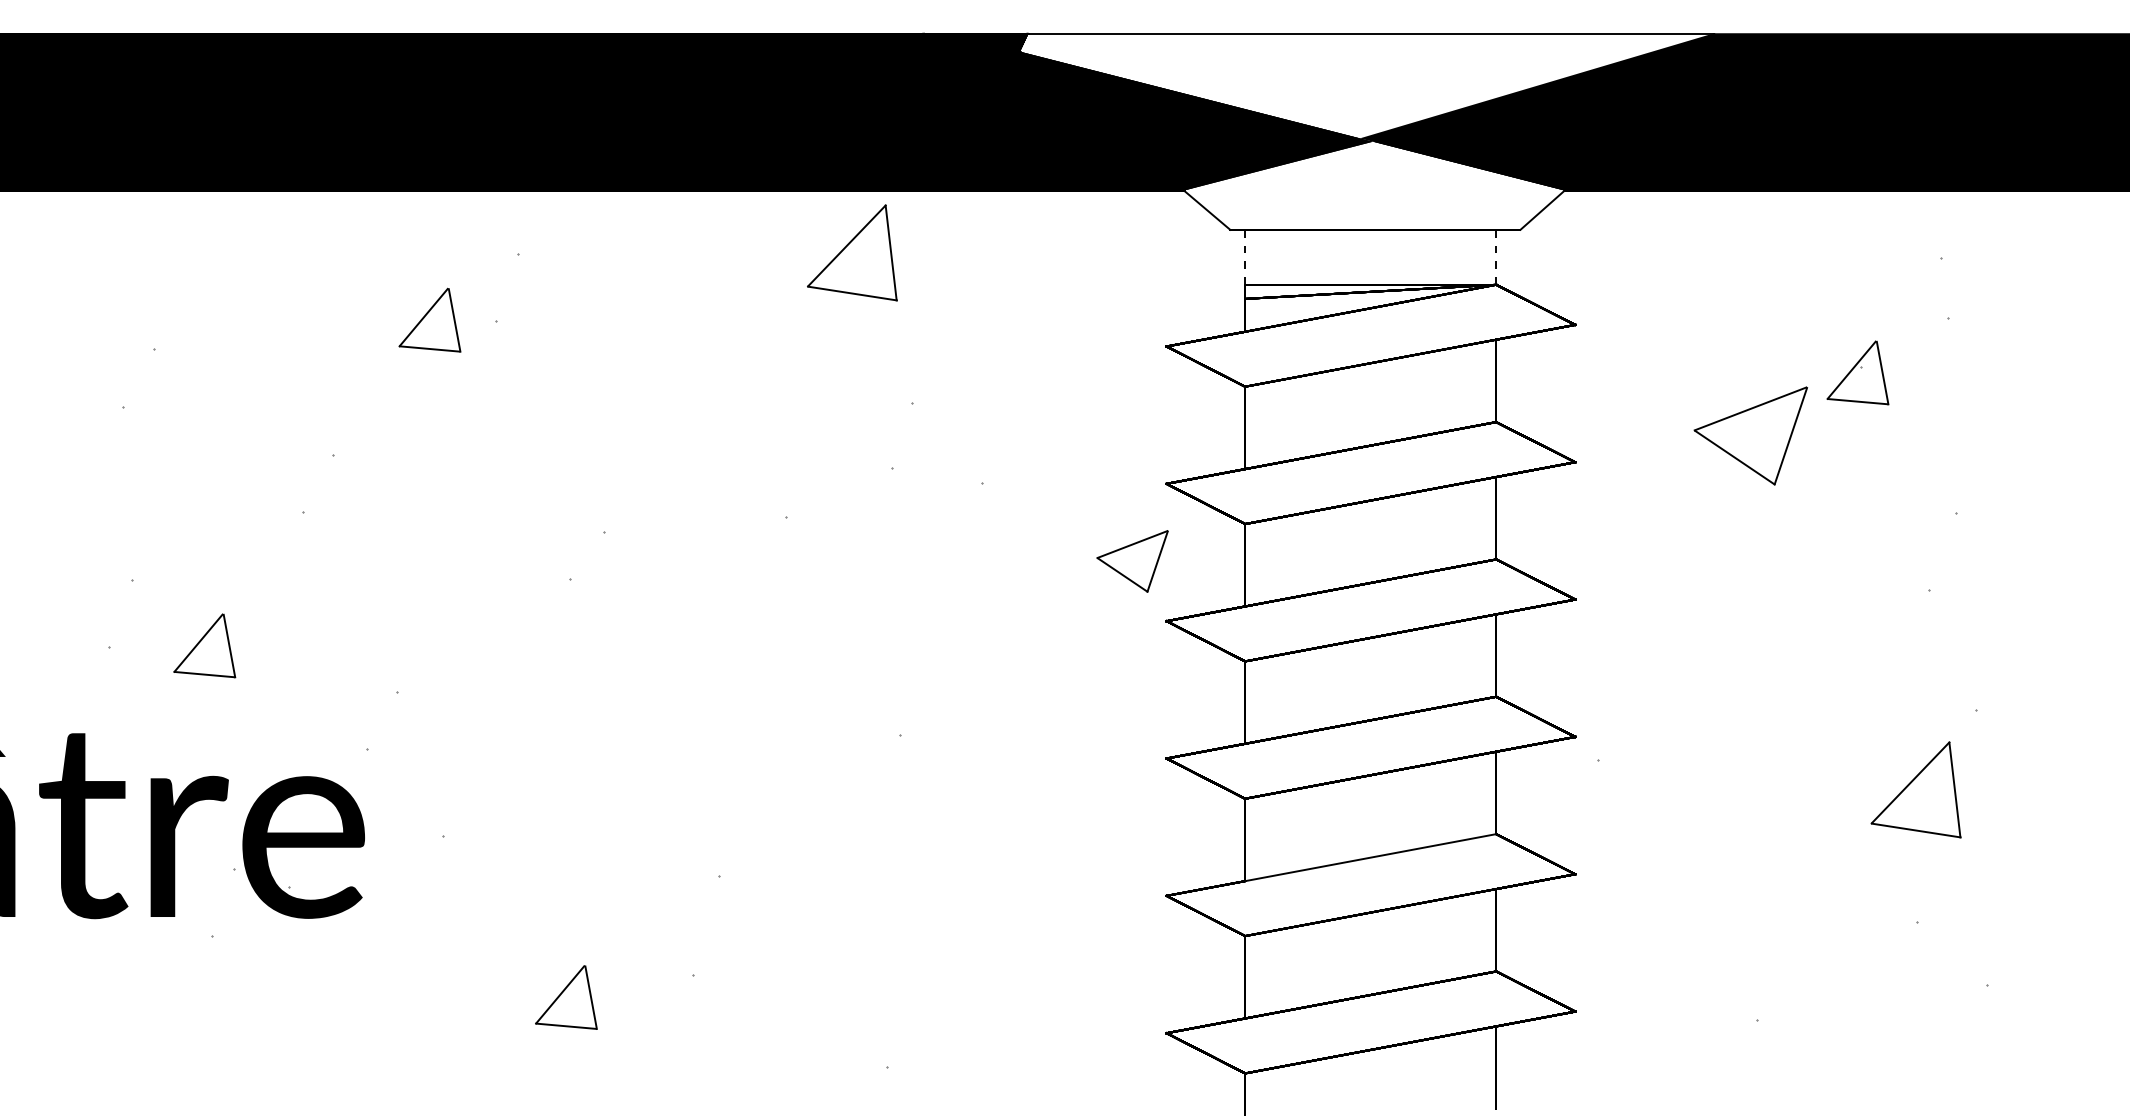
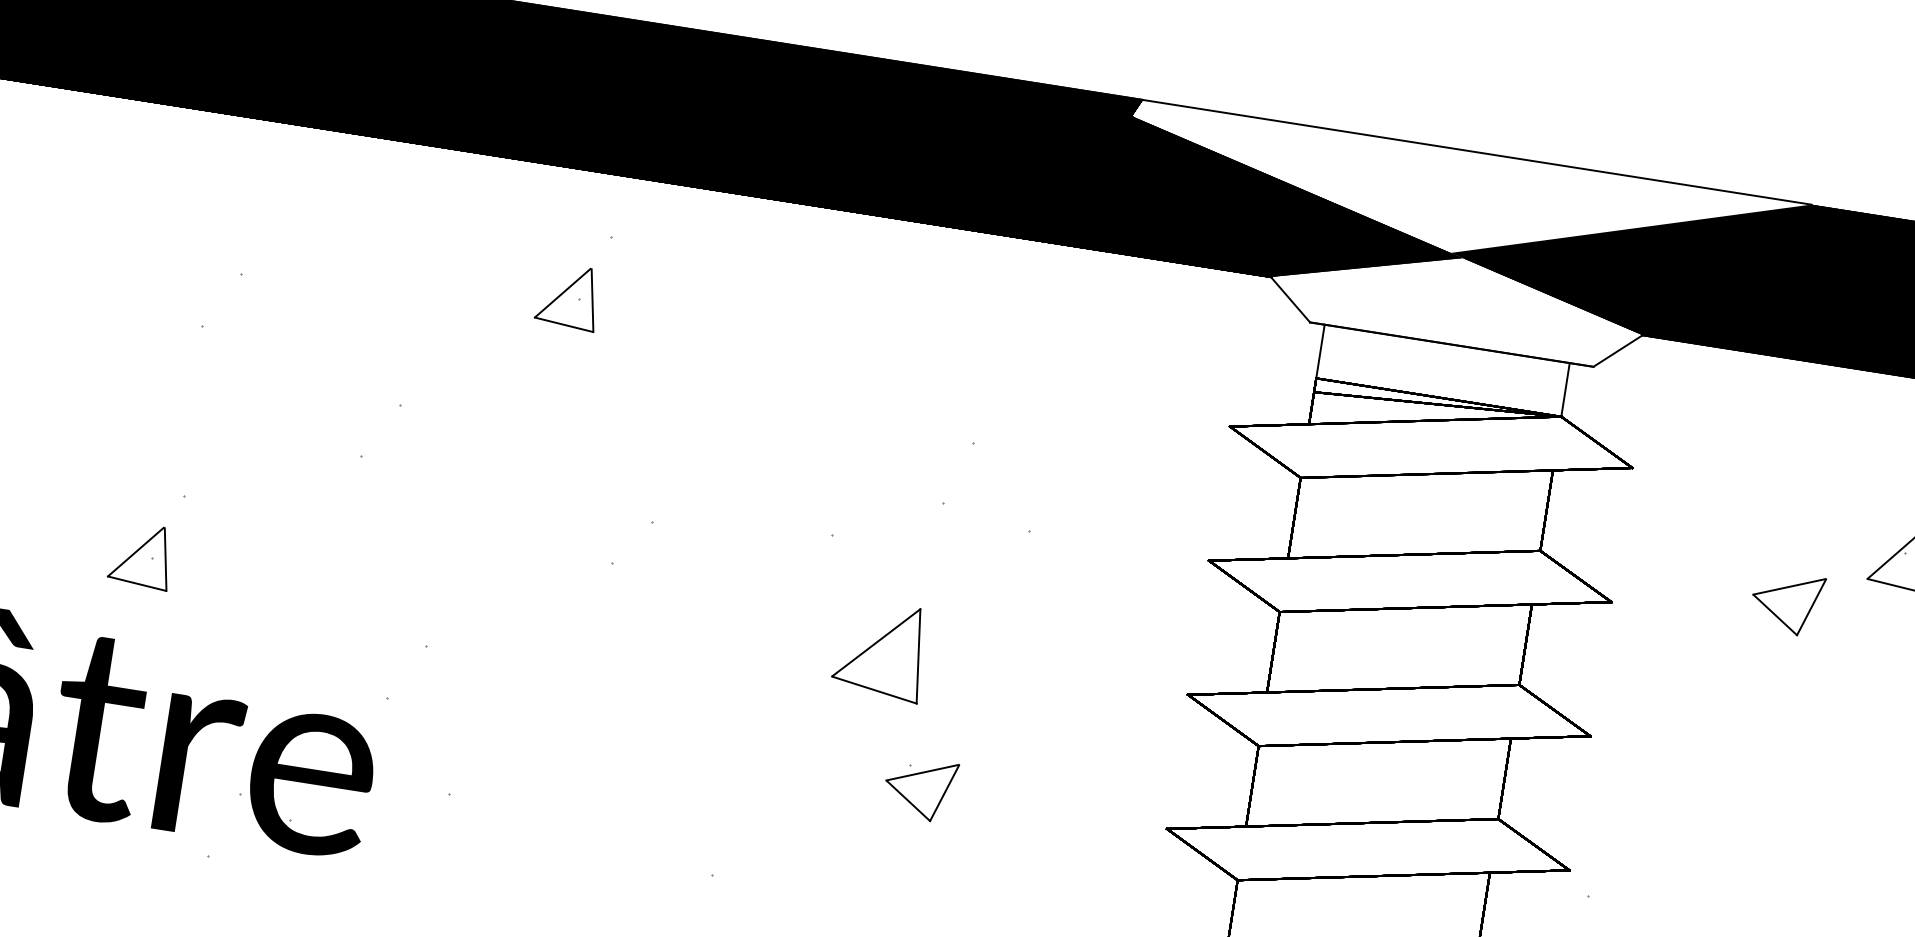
part: (852, 252) -> (880, 650), moved
line: (1245, 256) -> (1320, 350), dashed -> solid
line: (1496, 256) -> (1565, 389), dashed -> solid
part: (429, 319) -> (568, 295), moved
part: (1751, 435) -> (1787, 602), size x0.62
part: (1132, 561) -> (920, 789), moved
part: (204, 645) -> (141, 555), moved

